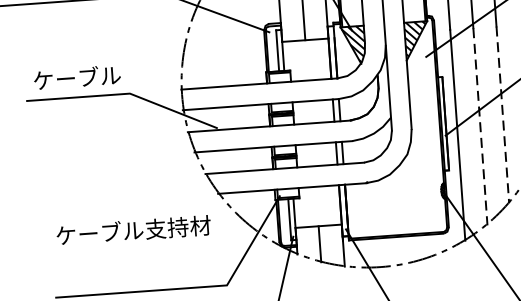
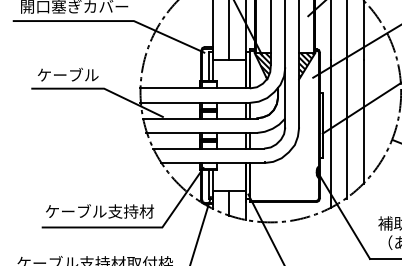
line: (502, 115) -> (363, 122), dashed -> solid
line: (480, 126) -> (347, 129), dashed -> solid
text: (133, 230) -> (99, 211), moved

